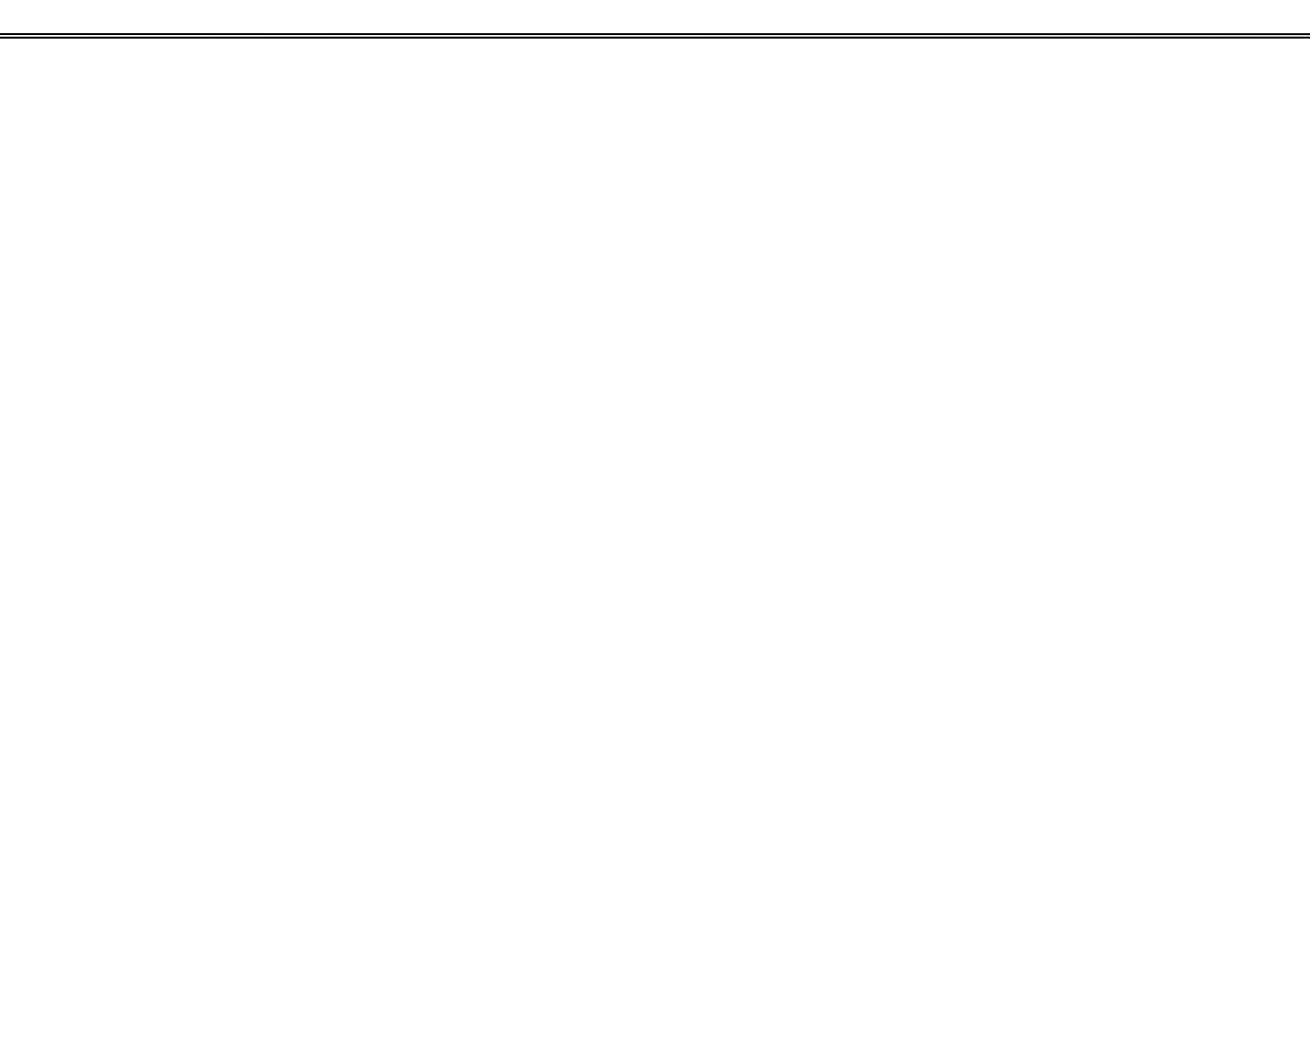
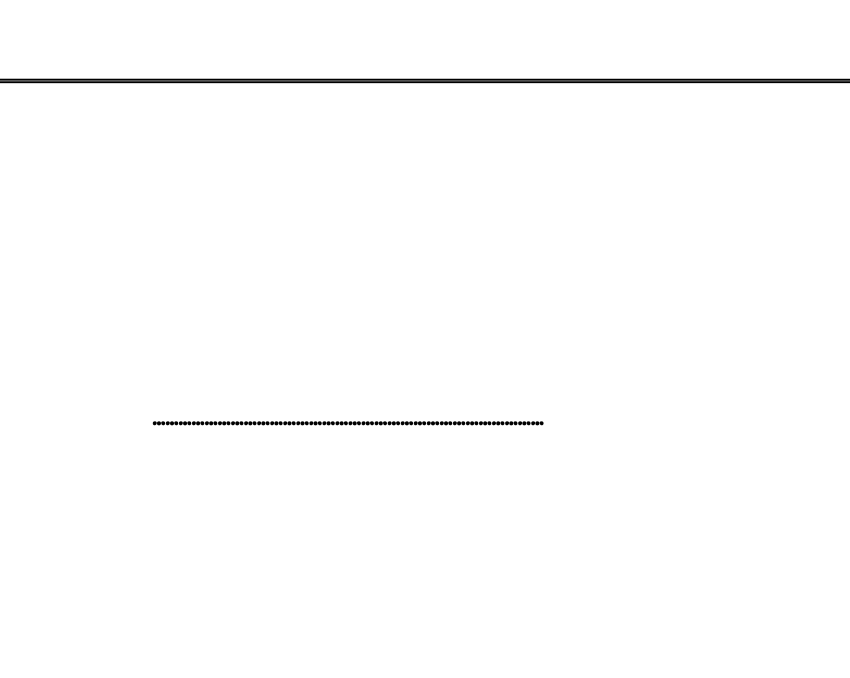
line: (656, 520) -> (349, 423), added

